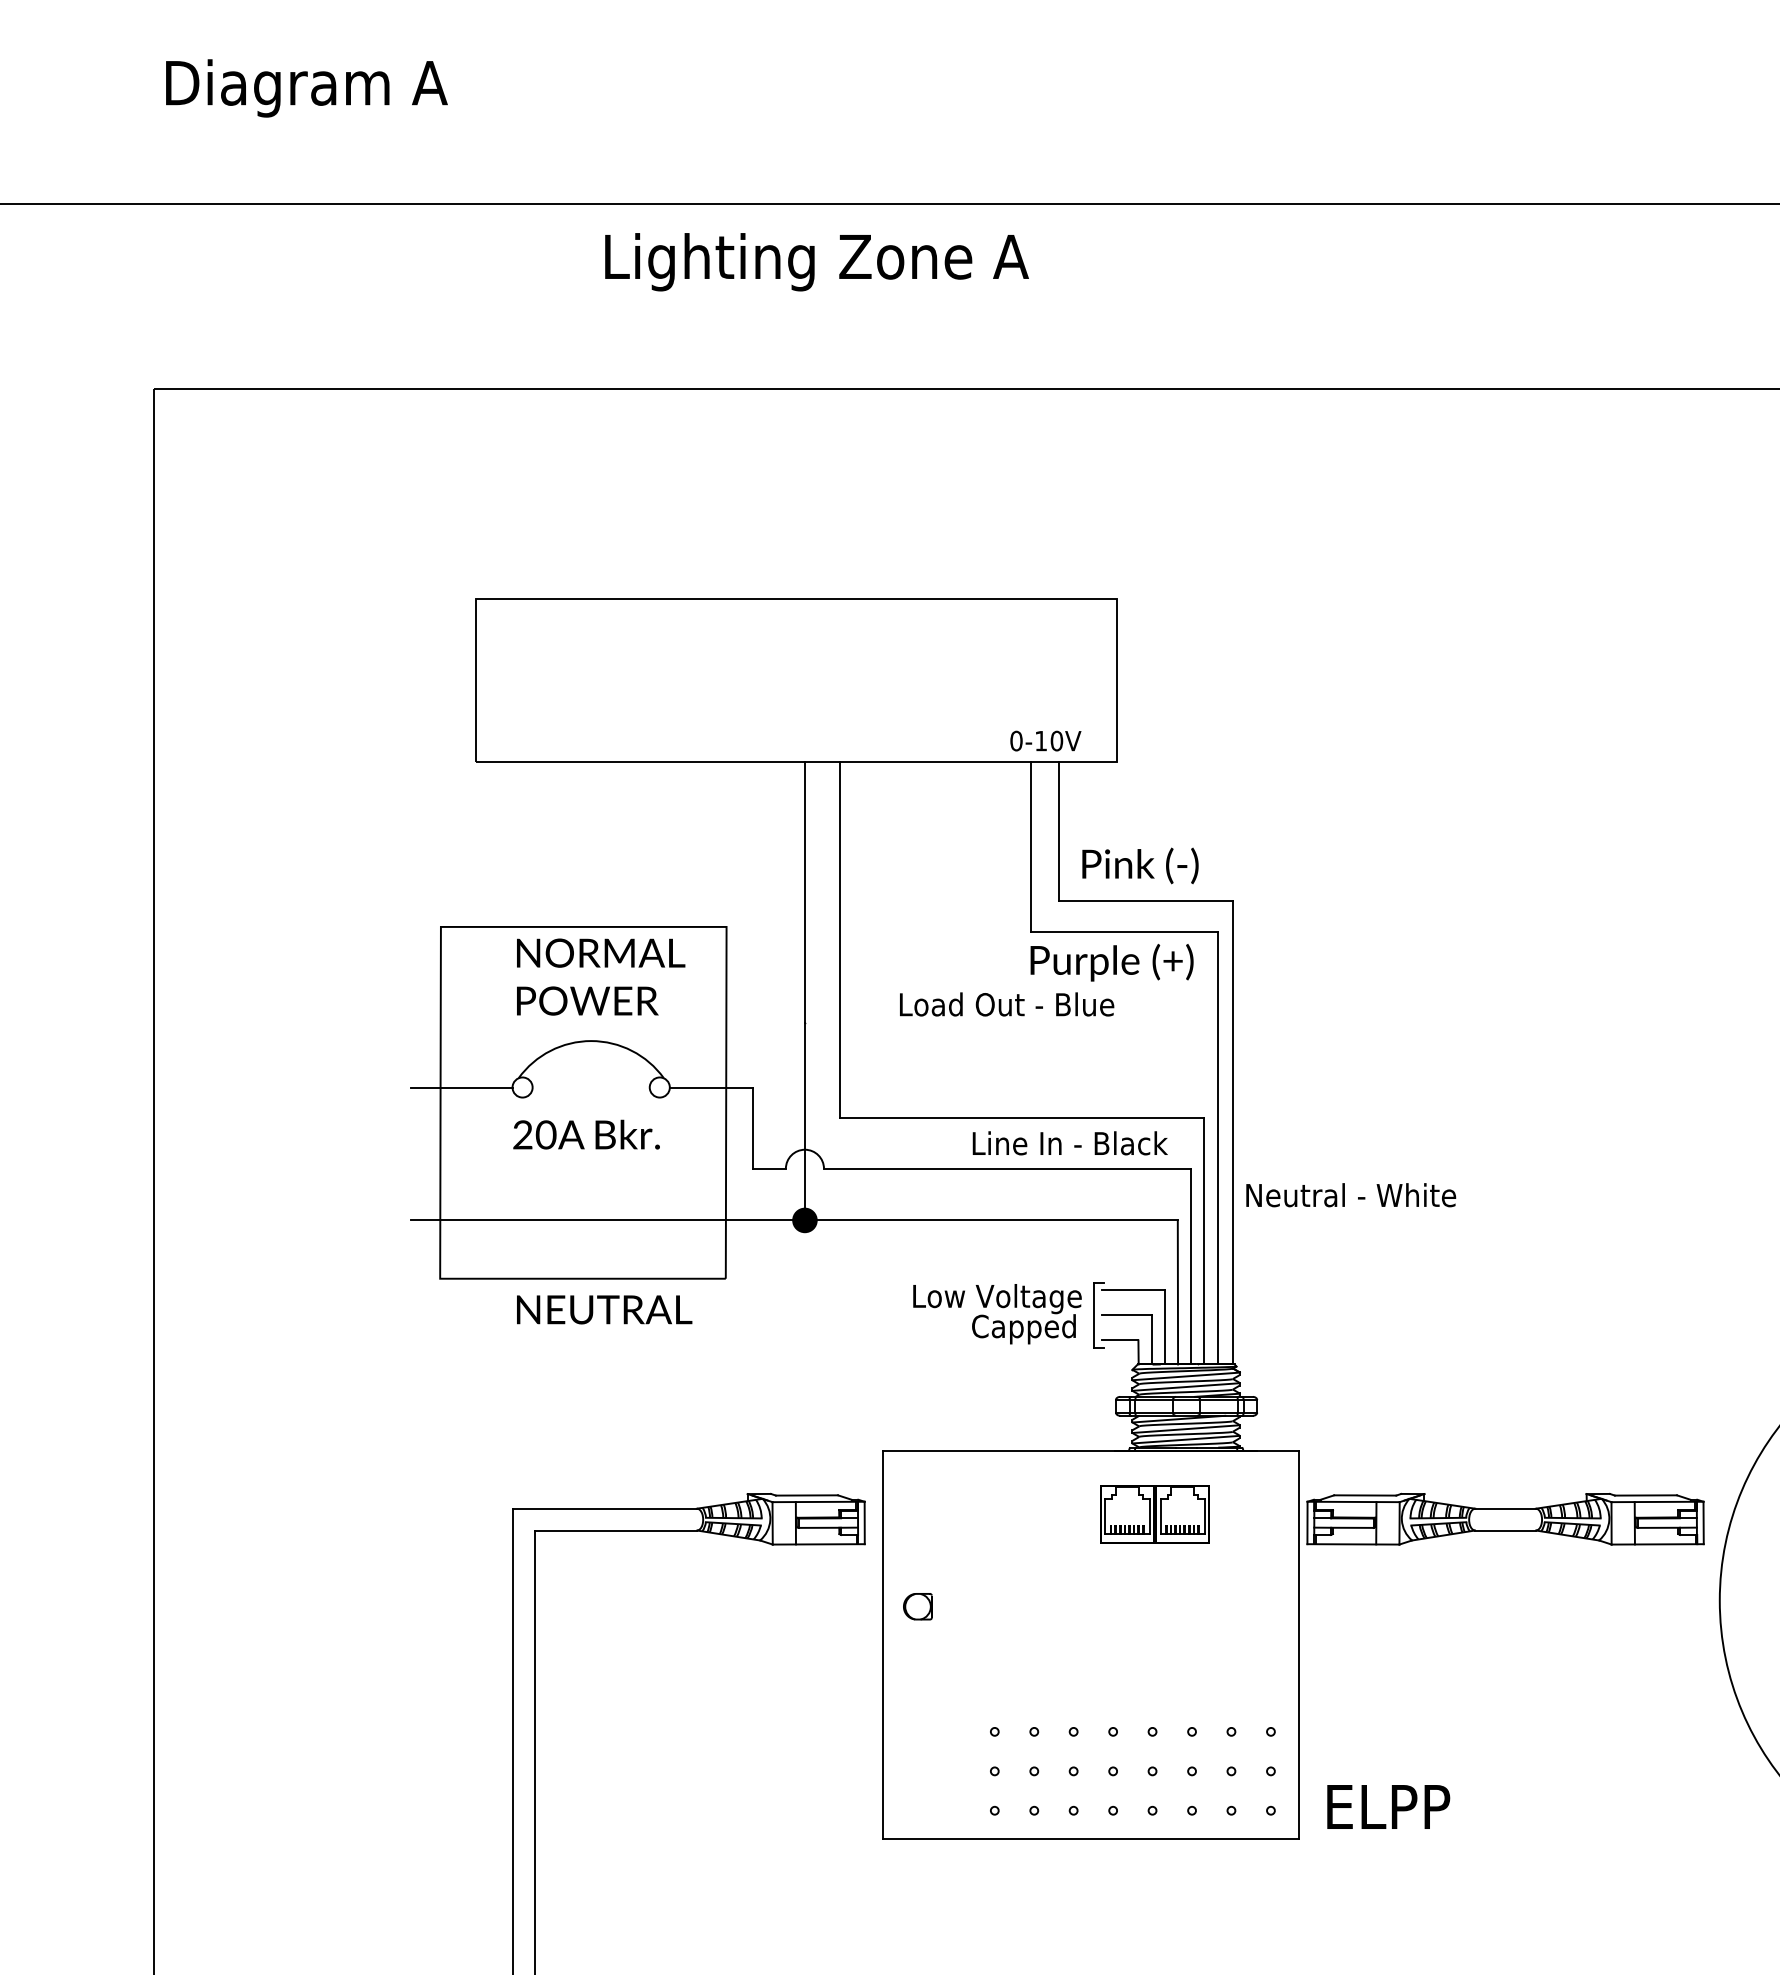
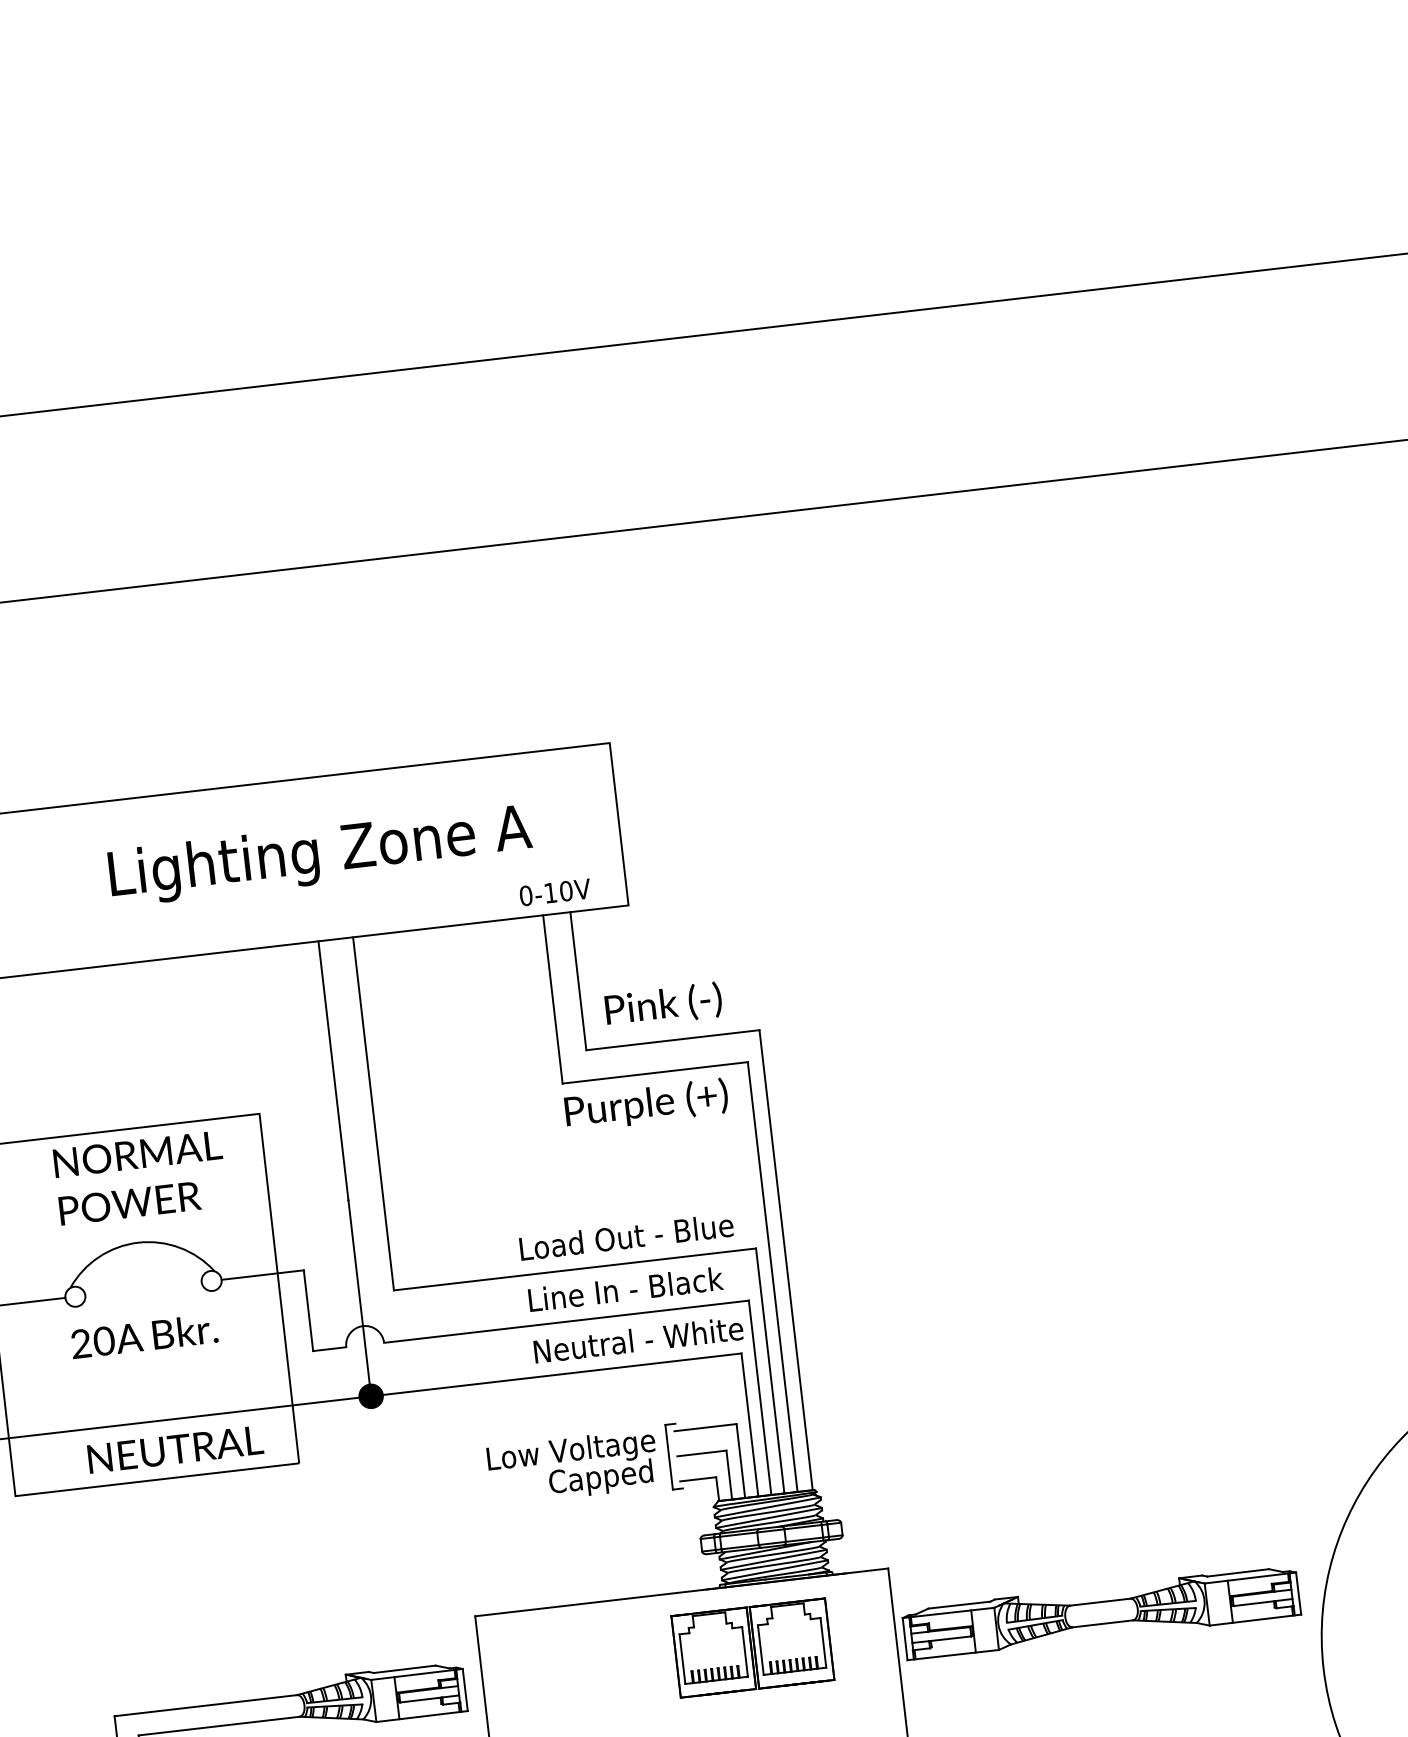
text: (816, 262) -> (320, 855), moved
text: (1007, 1004) -> (627, 1236), moved
text: (1351, 1195) -> (639, 1340), moved
text: (604, 1309) -> (175, 1449), moved
part: (1155, 1513) -> (753, 1647), size x1.43

